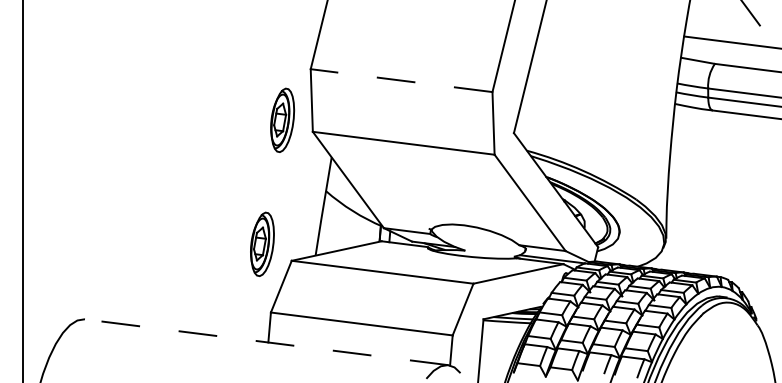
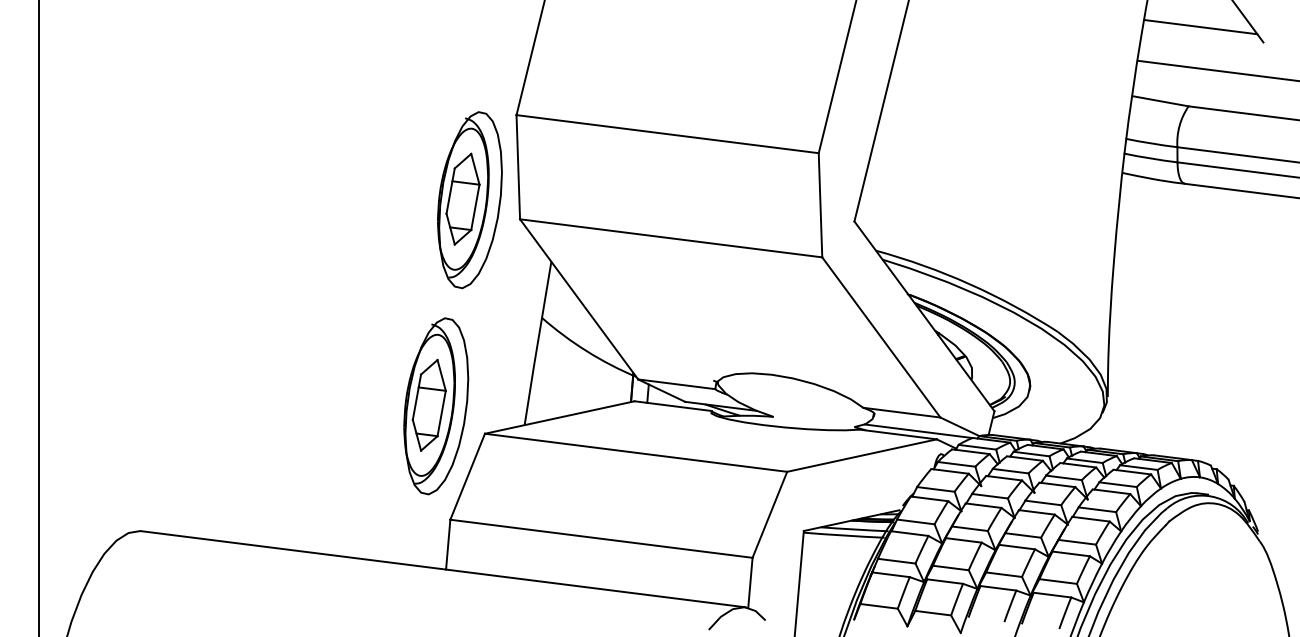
line: (722, 16) -> (1201, 27), added
line: (401, 80) -> (667, 133), dashed -> solid
part: (282, 120) -> (469, 200), size x1.67
part: (262, 244) -> (436, 406), size x1.67
line: (266, 342) -> (442, 569), dashed -> solid

